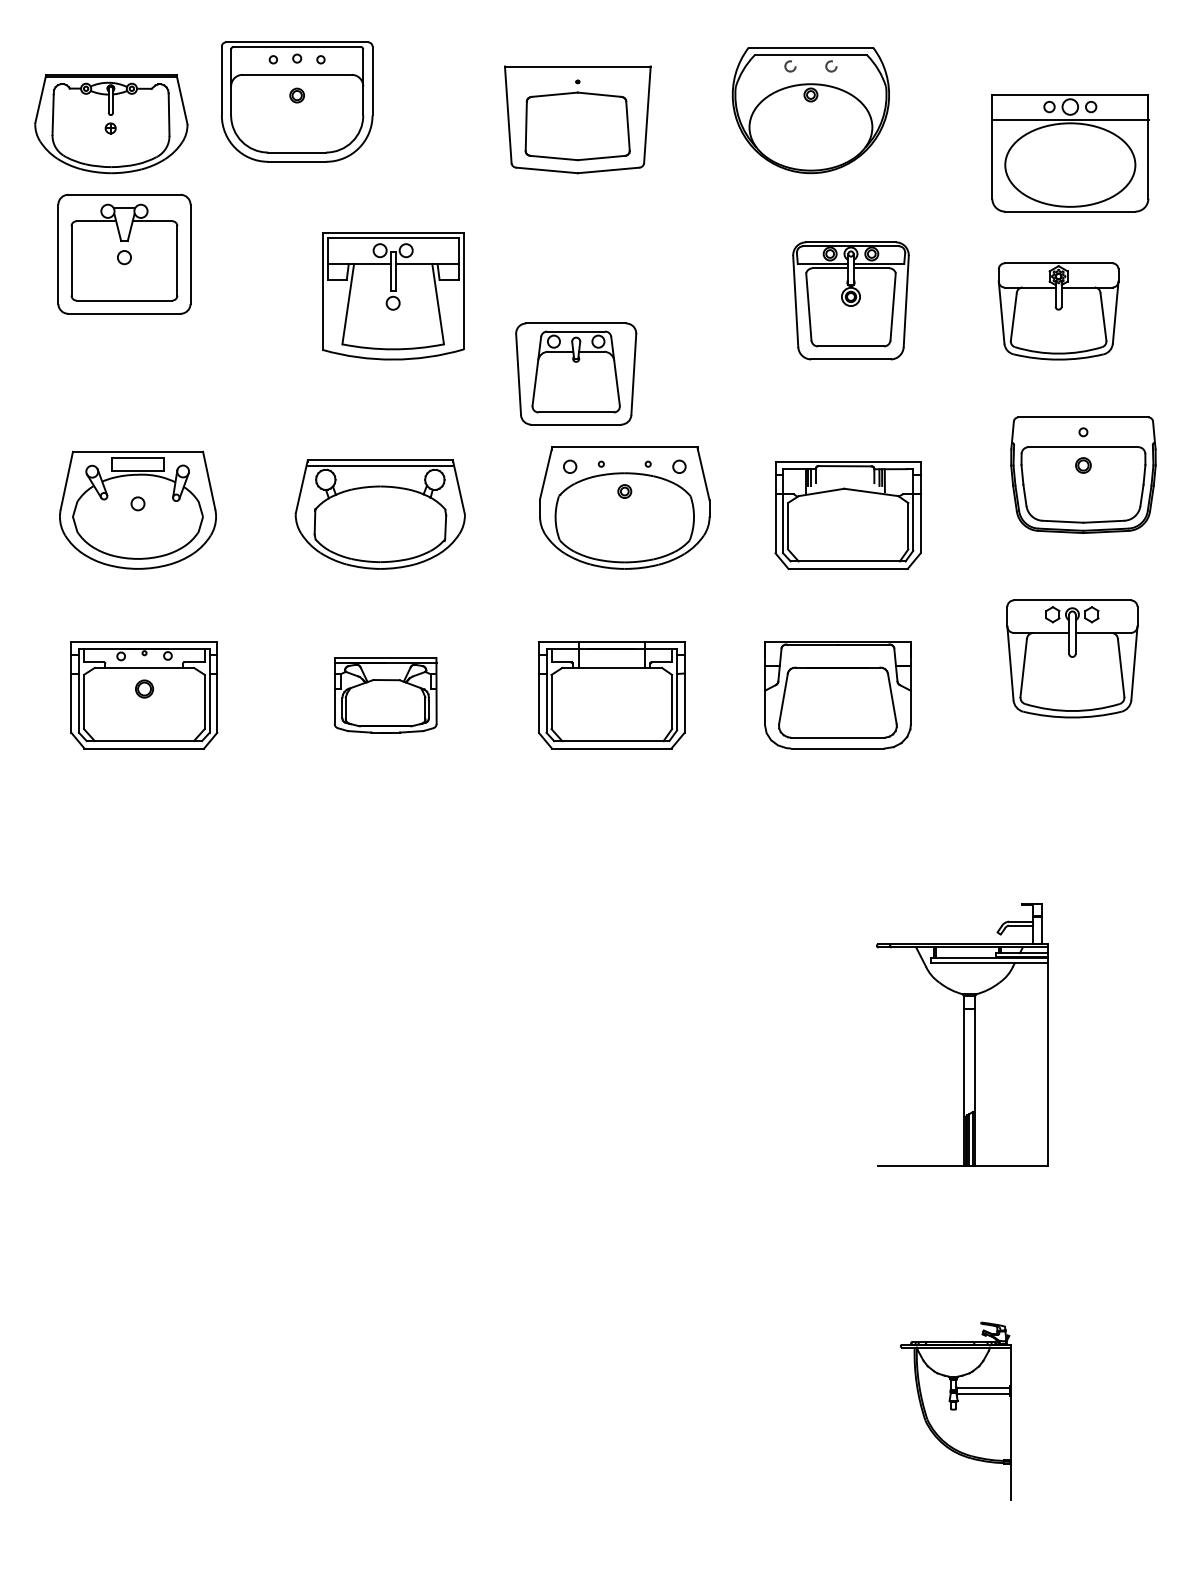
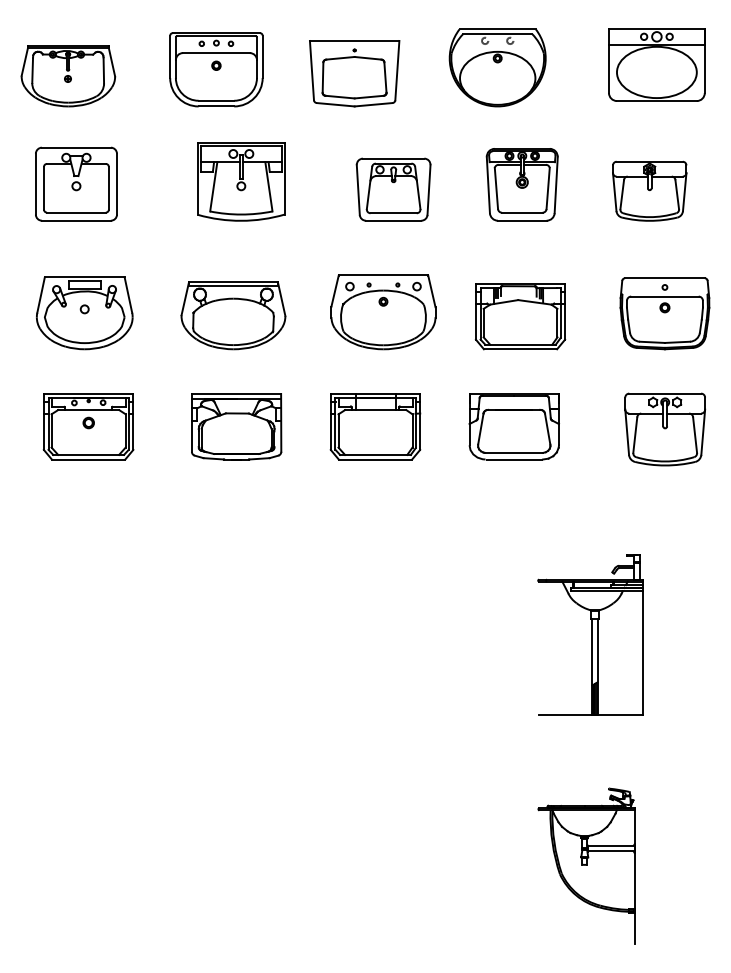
part: (297, 101) -> (216, 69), moved
part: (1069, 152) -> (656, 64), moved
part: (124, 253) -> (76, 183), moved
part: (575, 373) -> (393, 189), moved
part: (1082, 474) -> (664, 313), moved
part: (1072, 658) -> (665, 429), moved
part: (385, 694) -> (236, 426), size x1.43
part: (955, 1410) -> (586, 865), size x1.43

